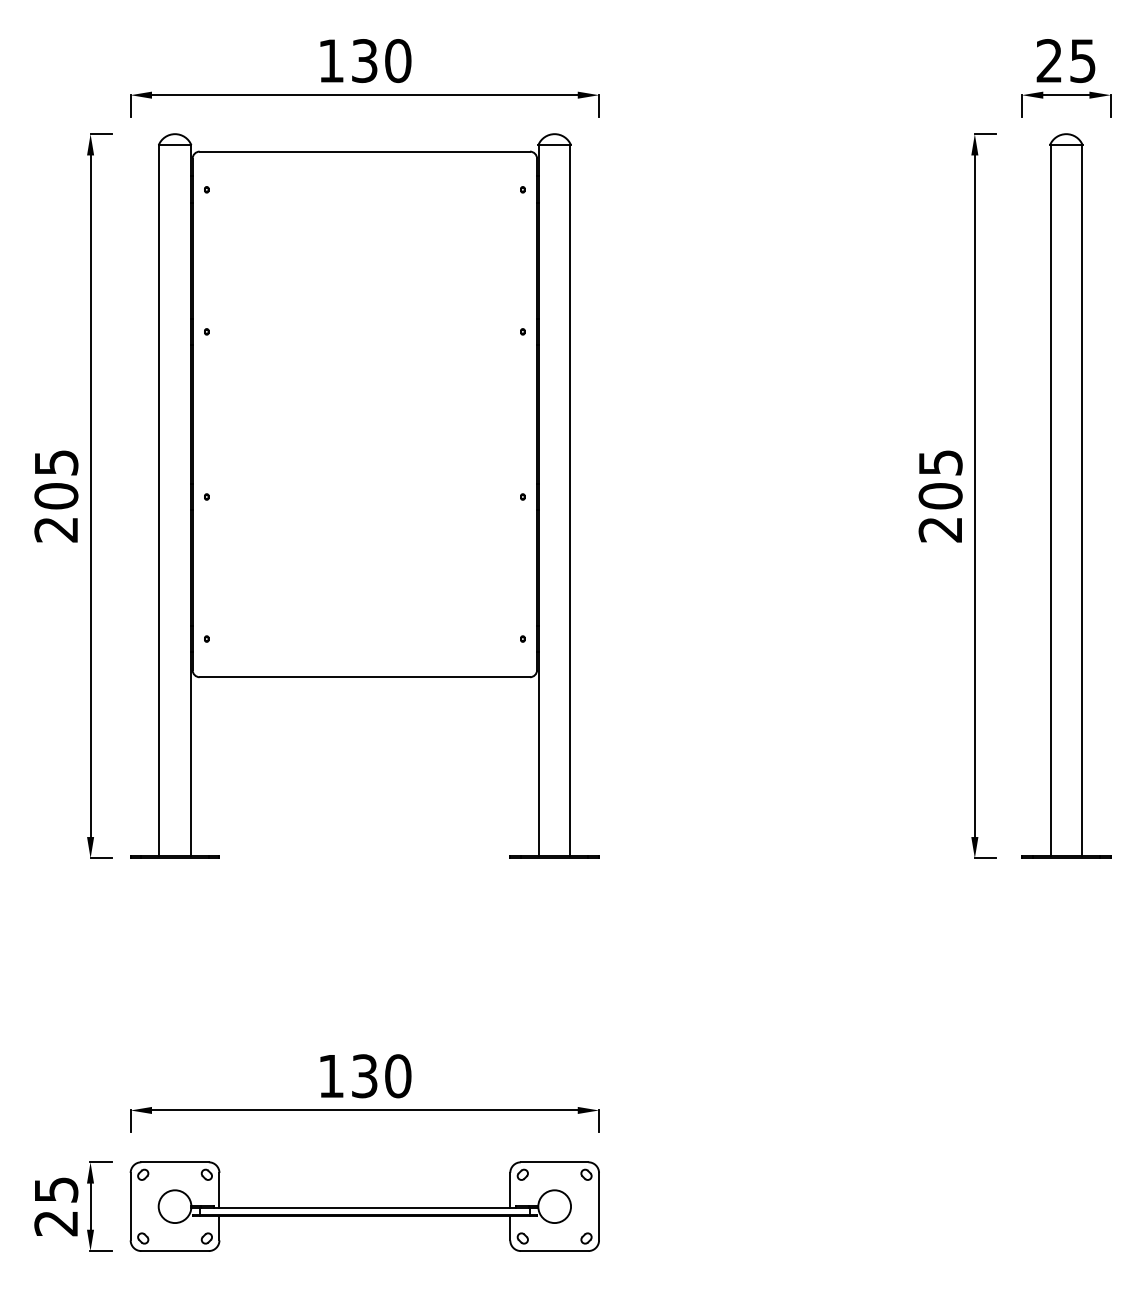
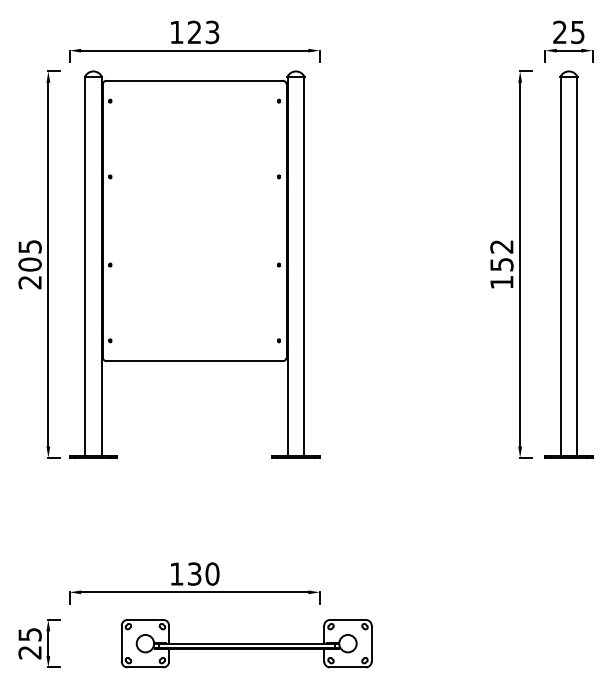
text: (381, 61) -> (203, 32), 130 -> 123
text: (939, 495) -> (501, 264), 205 -> 152
part: (364, 1206) -> (246, 643), moved

